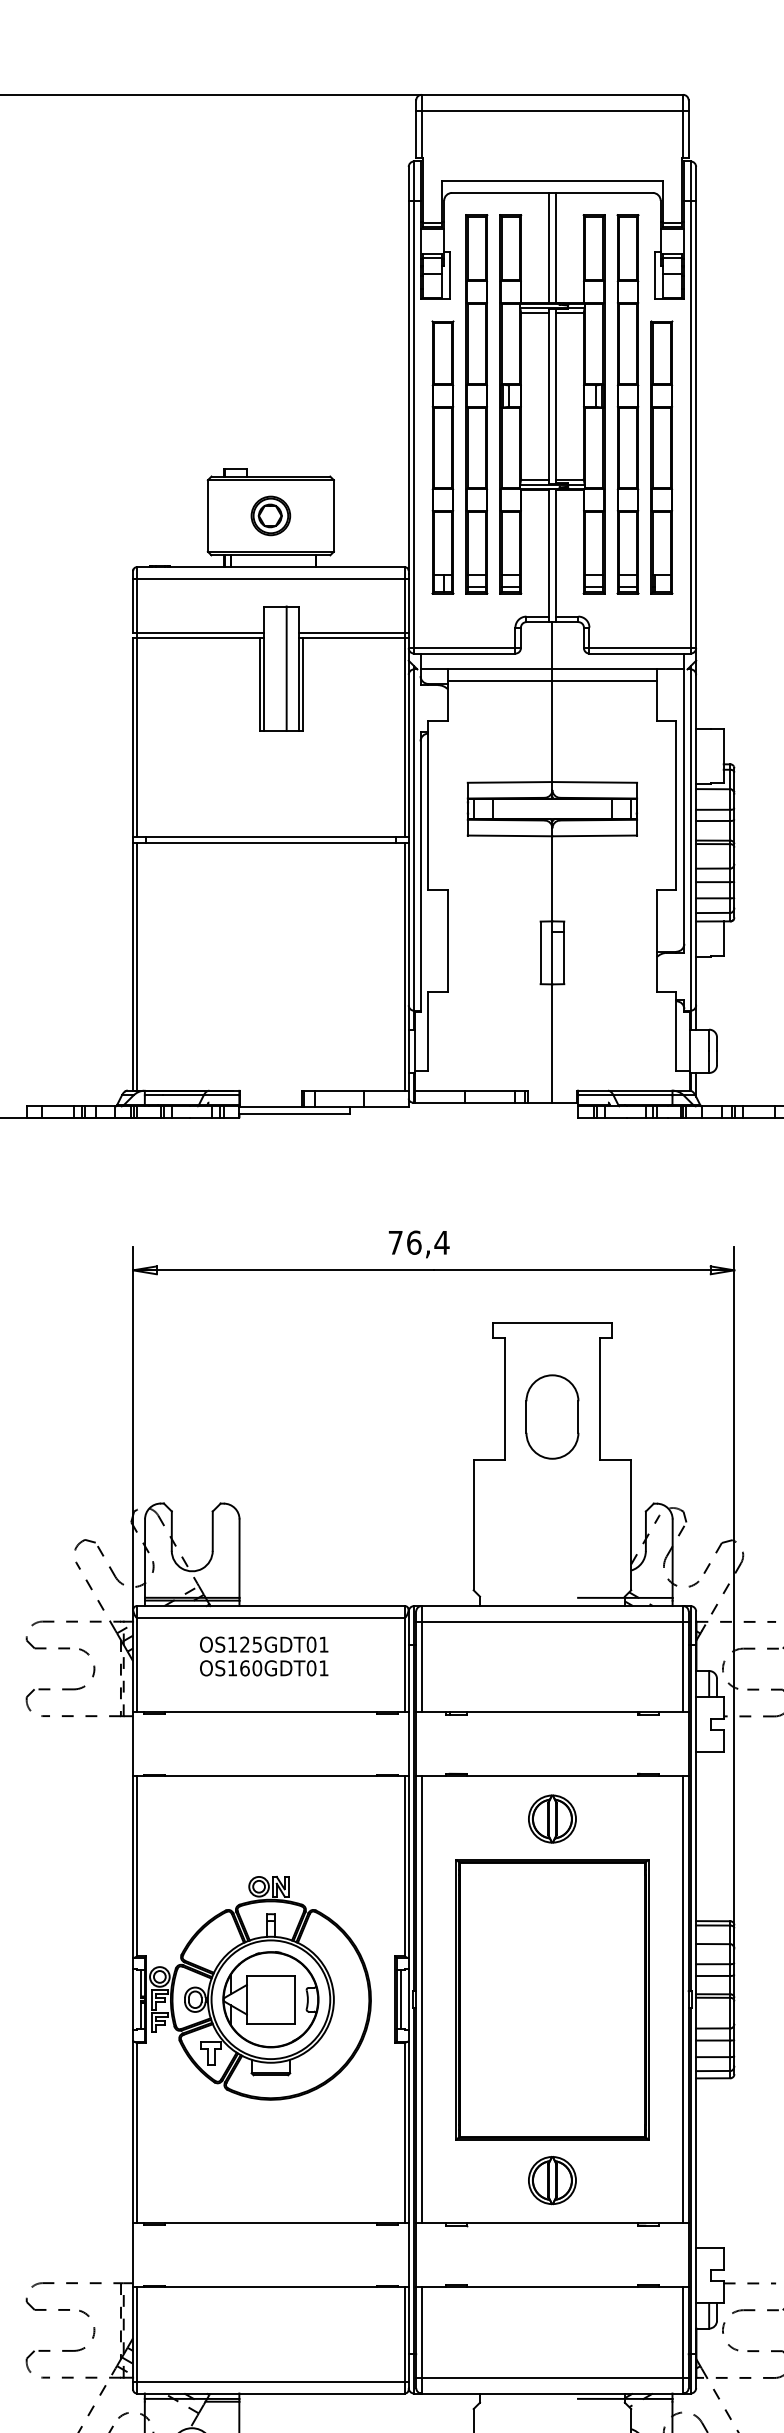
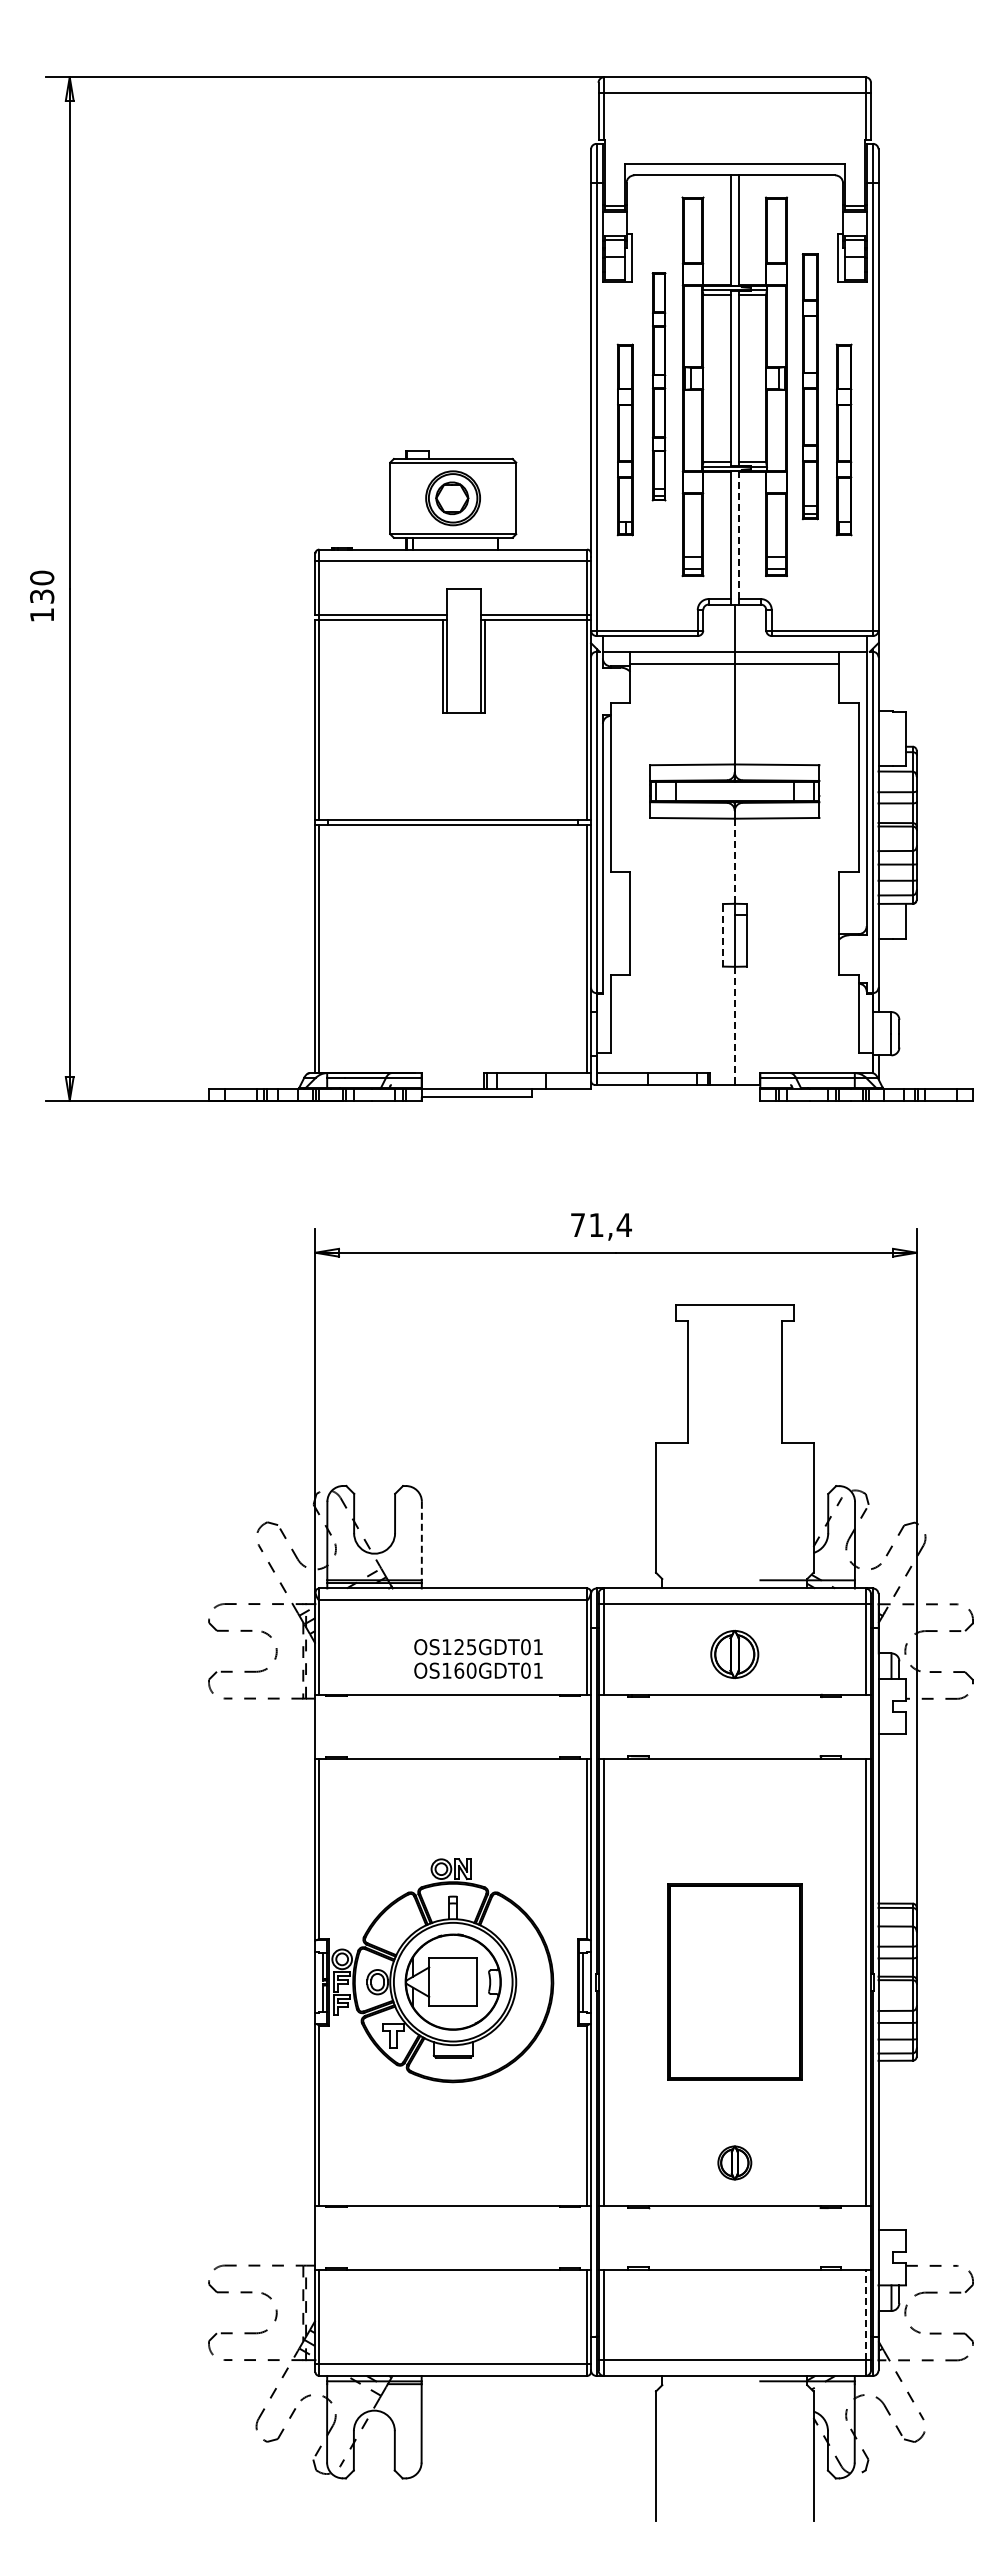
part: (476, 404) -> (658, 386), size x0.6
part: (627, 404) -> (809, 386), size x0.7
part: (442, 457) -> (624, 439), size x0.7
part: (661, 457) -> (843, 439), size x0.7
part: (271, 516) -> (453, 498), size x1.4
line: (556, 553) -> (738, 535), solid -> dashed
line: (286, 668) -> (468, 650), removed
line: (552, 879) -> (734, 861), solid -> dashed
line: (540, 952) -> (722, 934), solid -> dashed
line: (552, 1044) -> (734, 1026), solid -> dashed
text: (414, 1243) -> (596, 1225), 76,4 -> 71,4
part: (552, 1417) -> (734, 1399), removed
line: (239, 1559) -> (421, 1541), solid -> dashed
text: (264, 1656) -> (478, 1658), moved
part: (552, 1819) -> (734, 1654), moved
part: (552, 1999) -> (734, 1981), size x0.7
part: (552, 2180) -> (734, 2162), size x0.7
line: (683, 2332) -> (865, 2314), solid -> dashed

